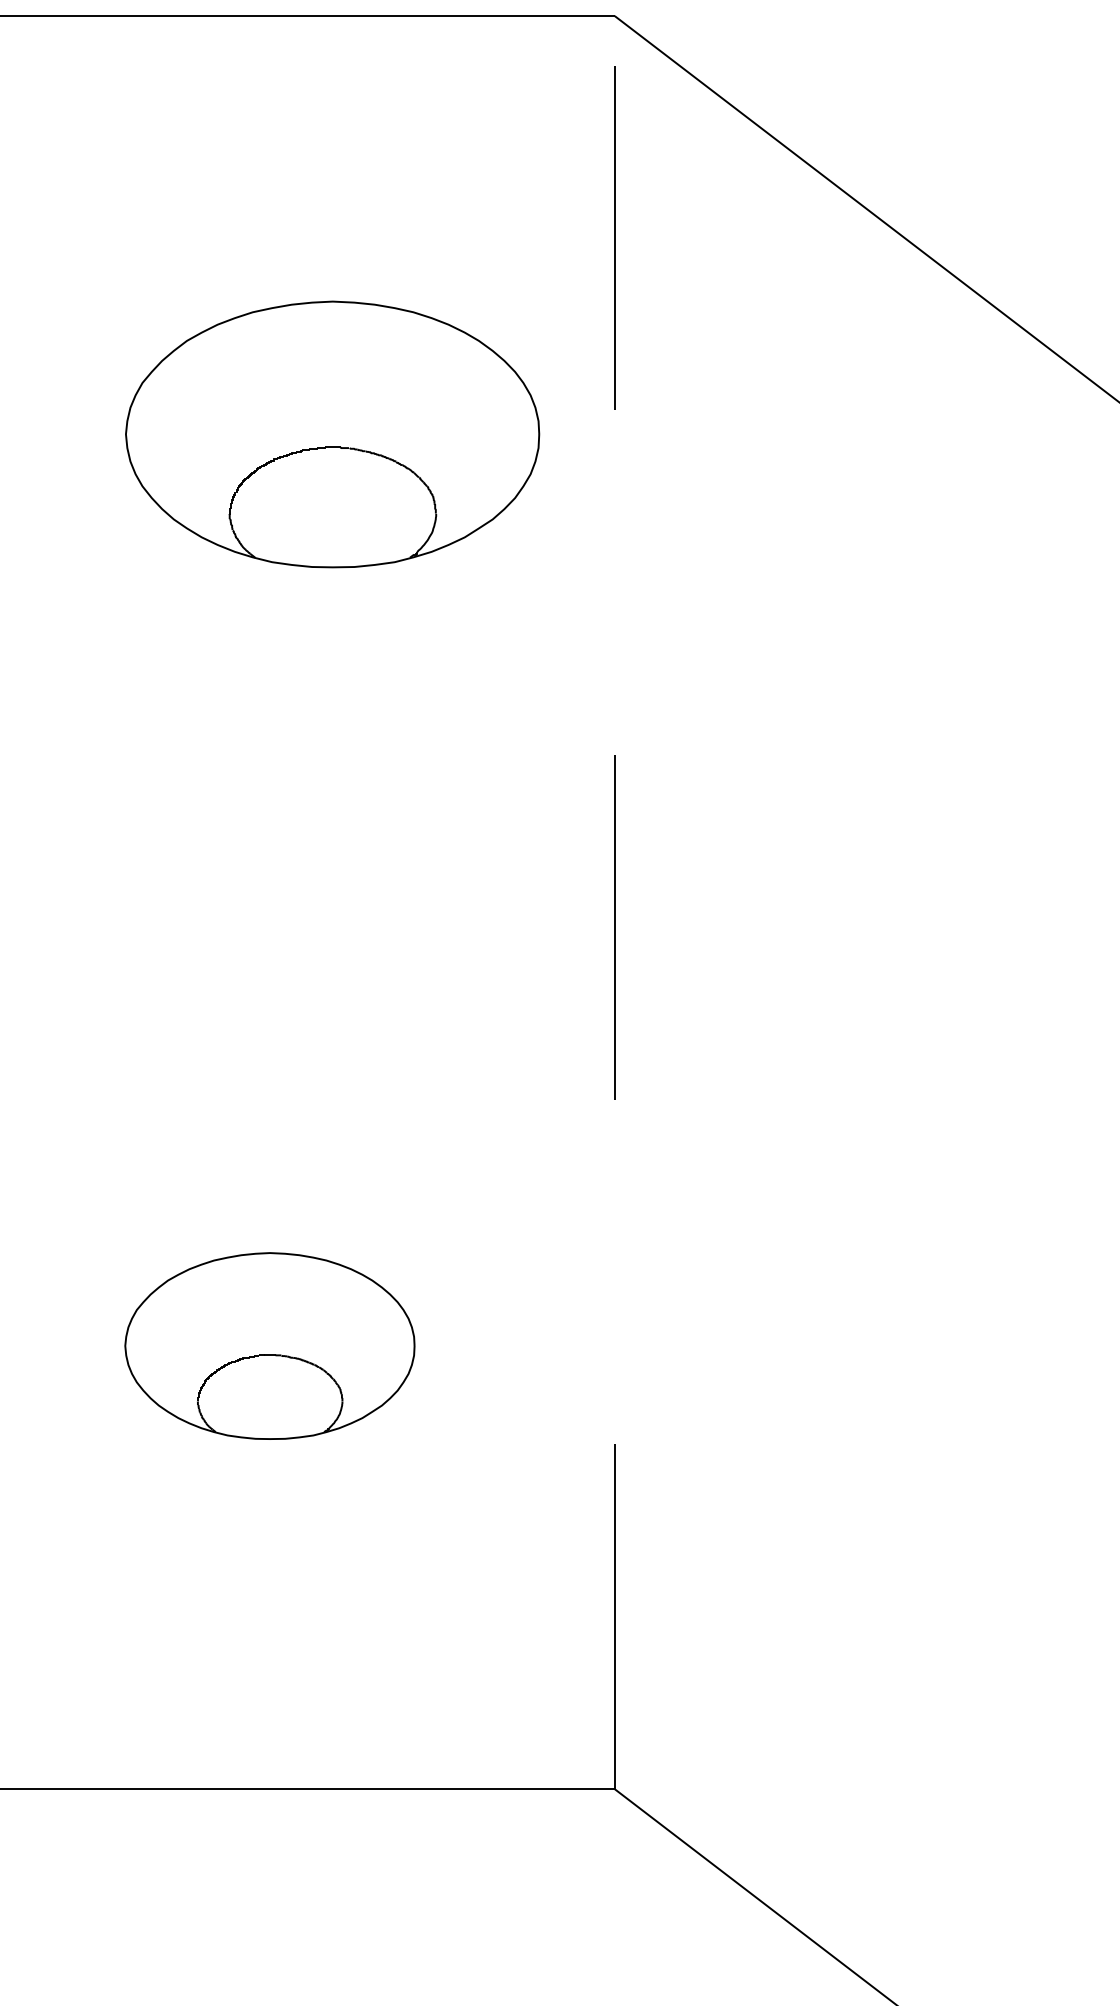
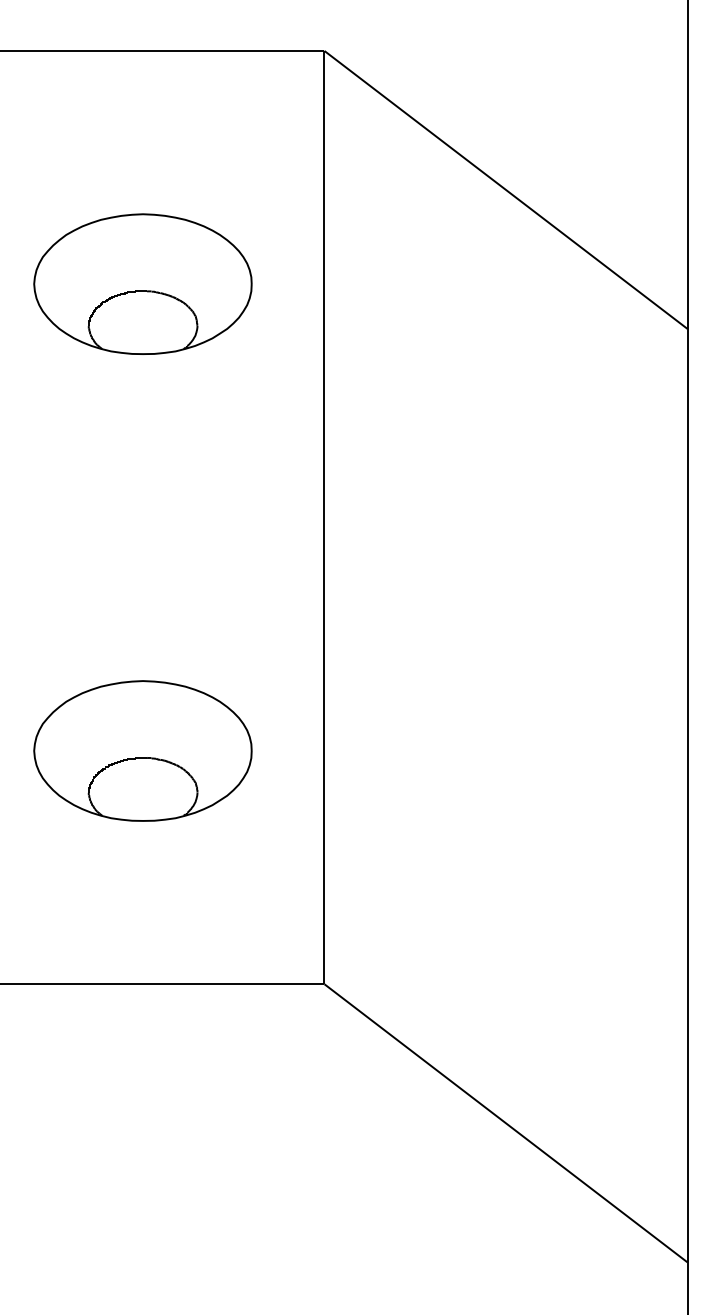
part: (331, 433) -> (142, 283), moved
line: (614, 902) -> (324, 517), dashed -> solid
part: (269, 1345) -> (142, 750), size x1.43

